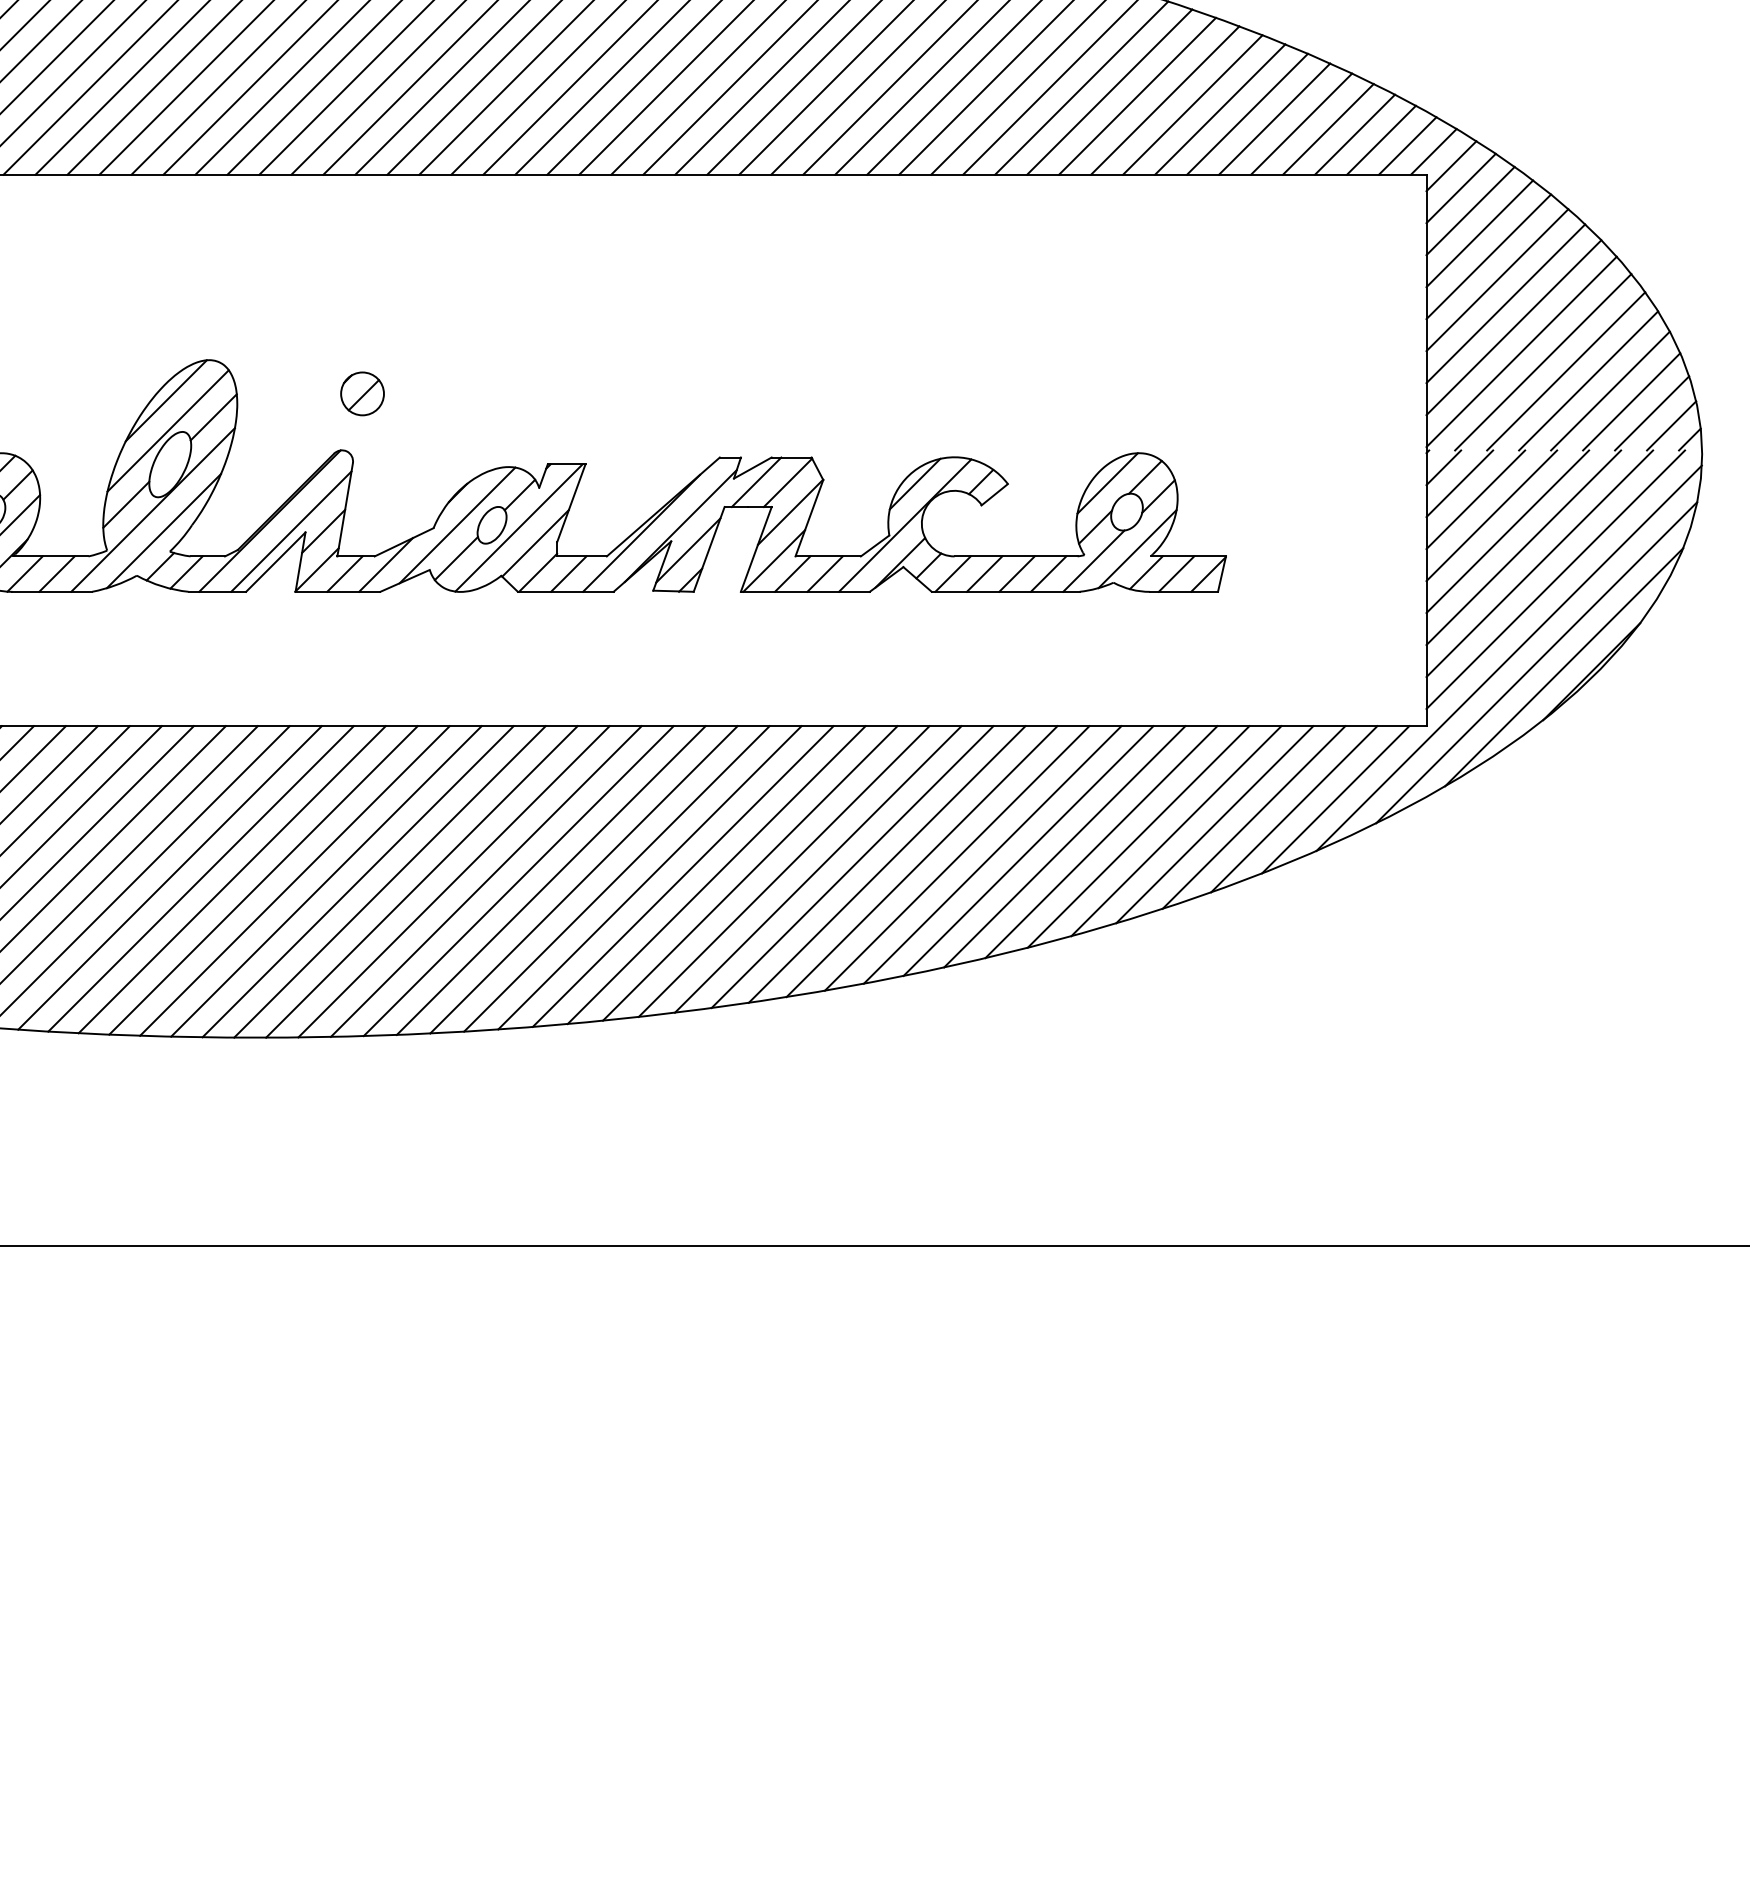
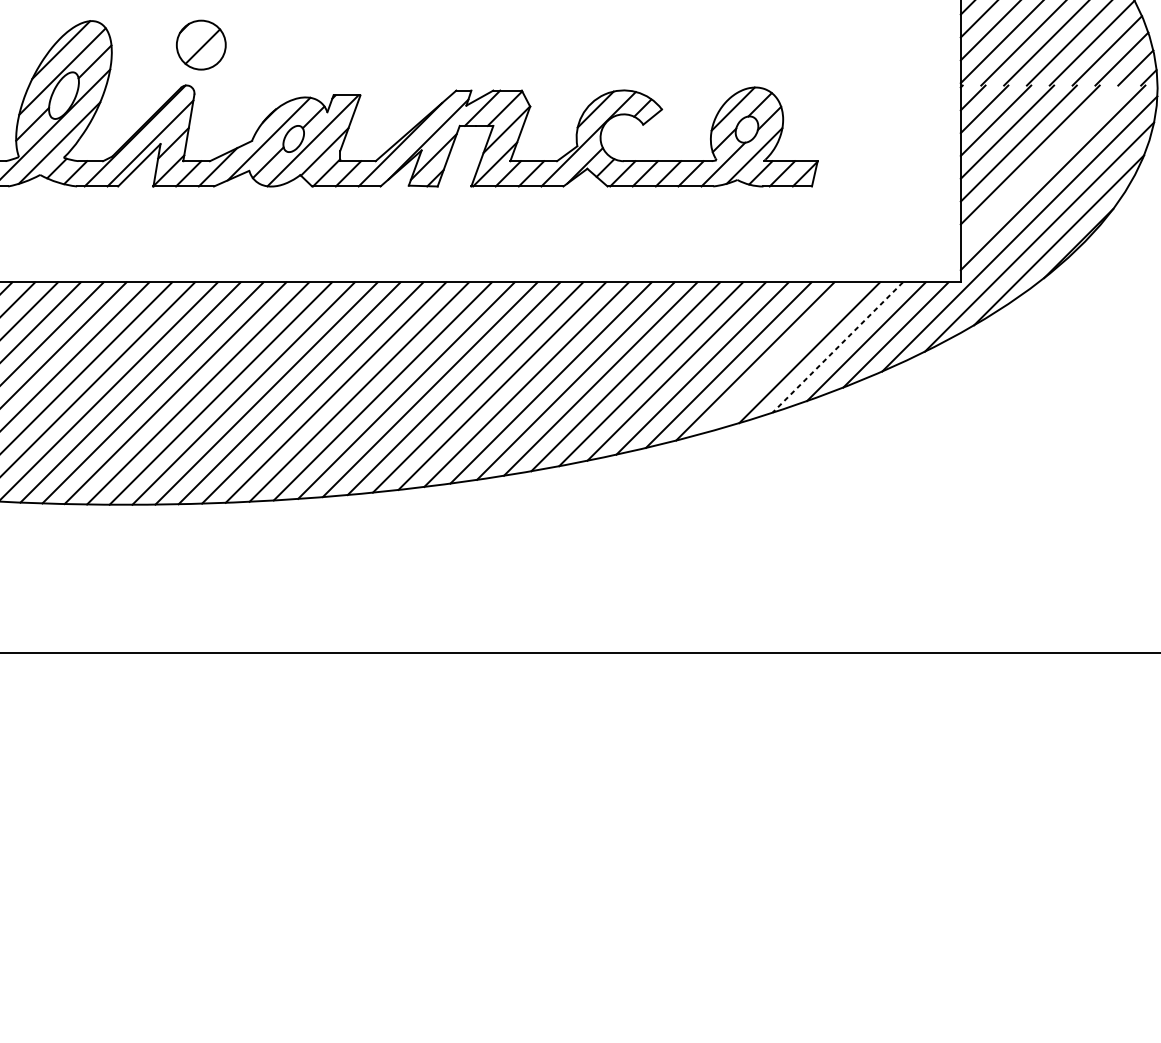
part: (362, 393) -> (201, 44), size x1.6
line: (1539, 563) -> (1041, 166), removed
line: (1253, 817) -> (837, 347), solid -> dashed
line: (1176, 831) -> (782, 357), removed

